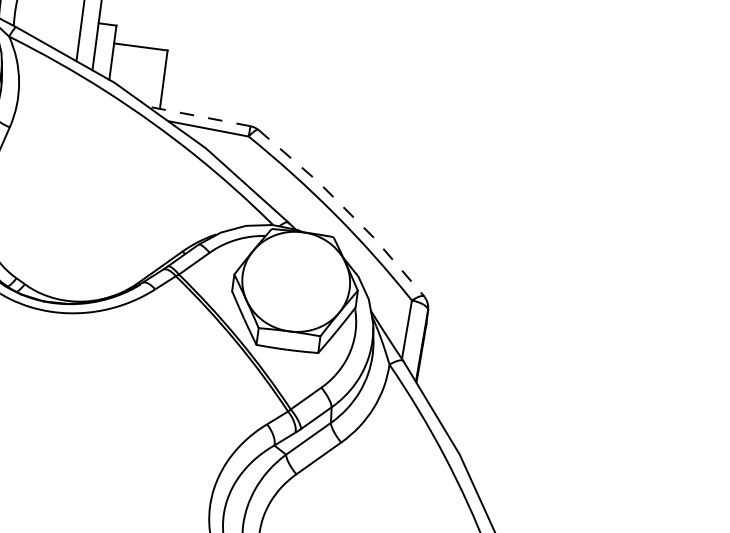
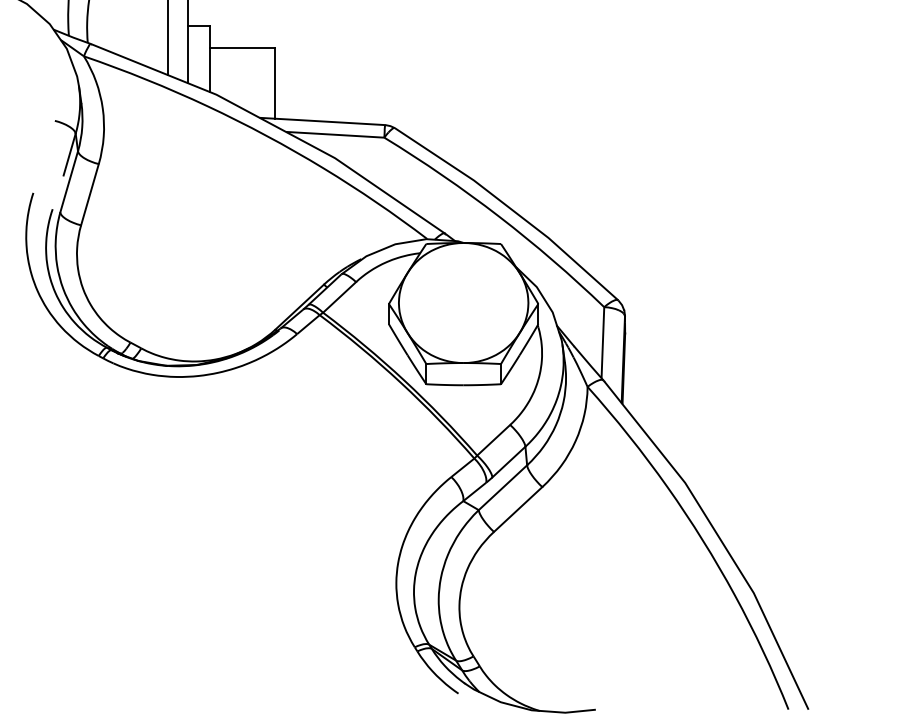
line: (198, 116) -> (321, 121), dashed -> solid
line: (345, 208) -> (510, 208), dashed -> solid

